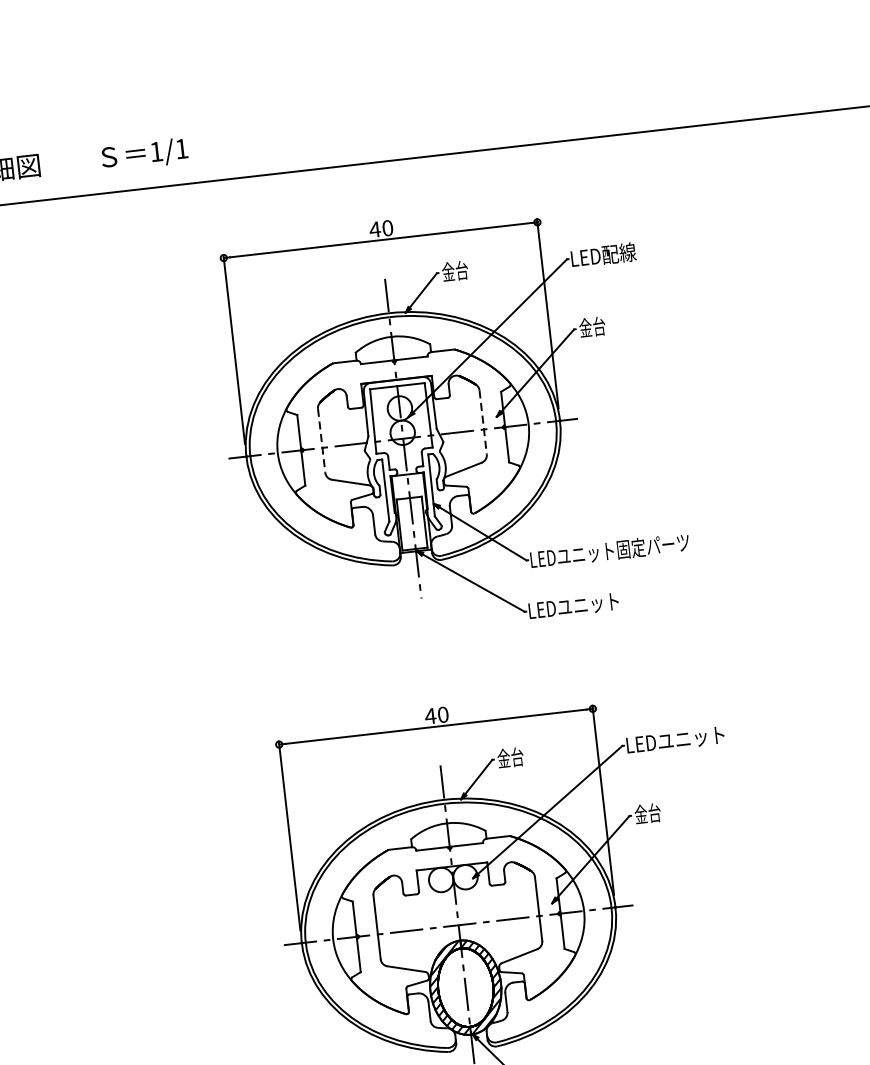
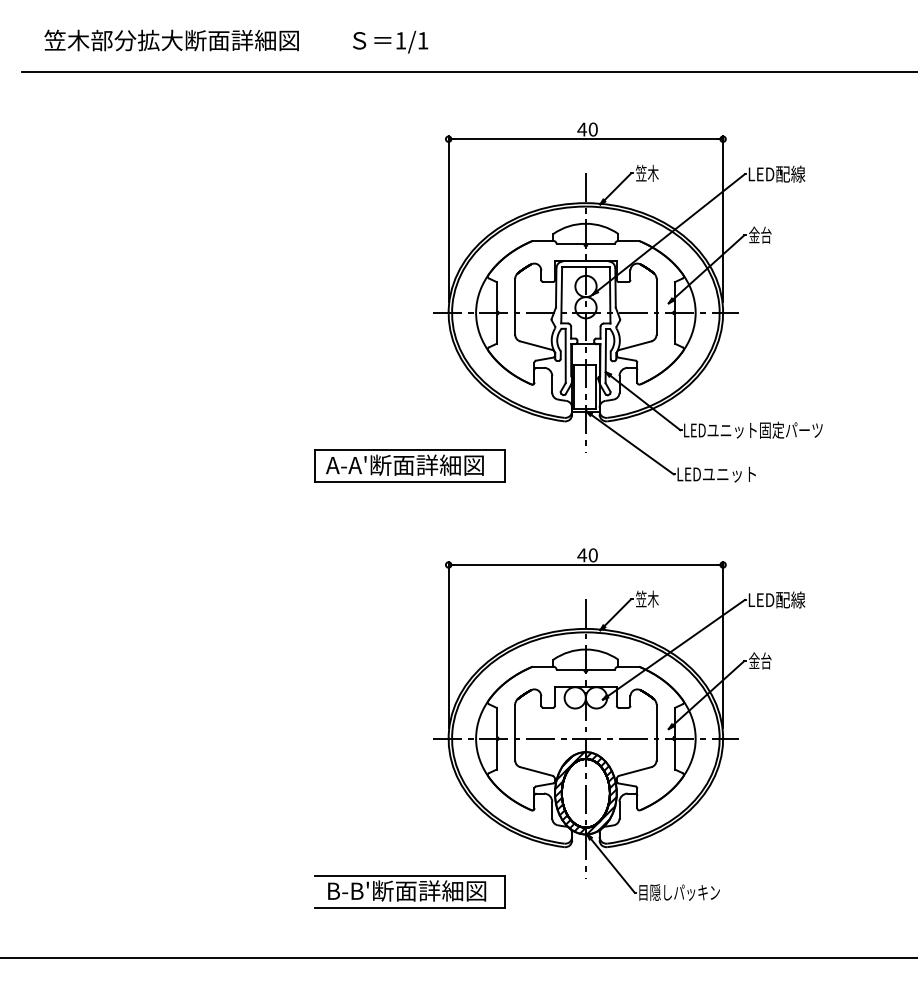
text: (454, 270) -> (646, 172), 金台 -> 笠木
line: (483, 422) -> (656, 306), dashed -> solid
line: (321, 440) -> (515, 306), dashed -> solid
part: (221, 636) -> (409, 465), added
text: (690, 737) -> (804, 599), LEDユニット -> LED配線
text: (510, 757) -> (647, 598), 金台 -> 笠木

